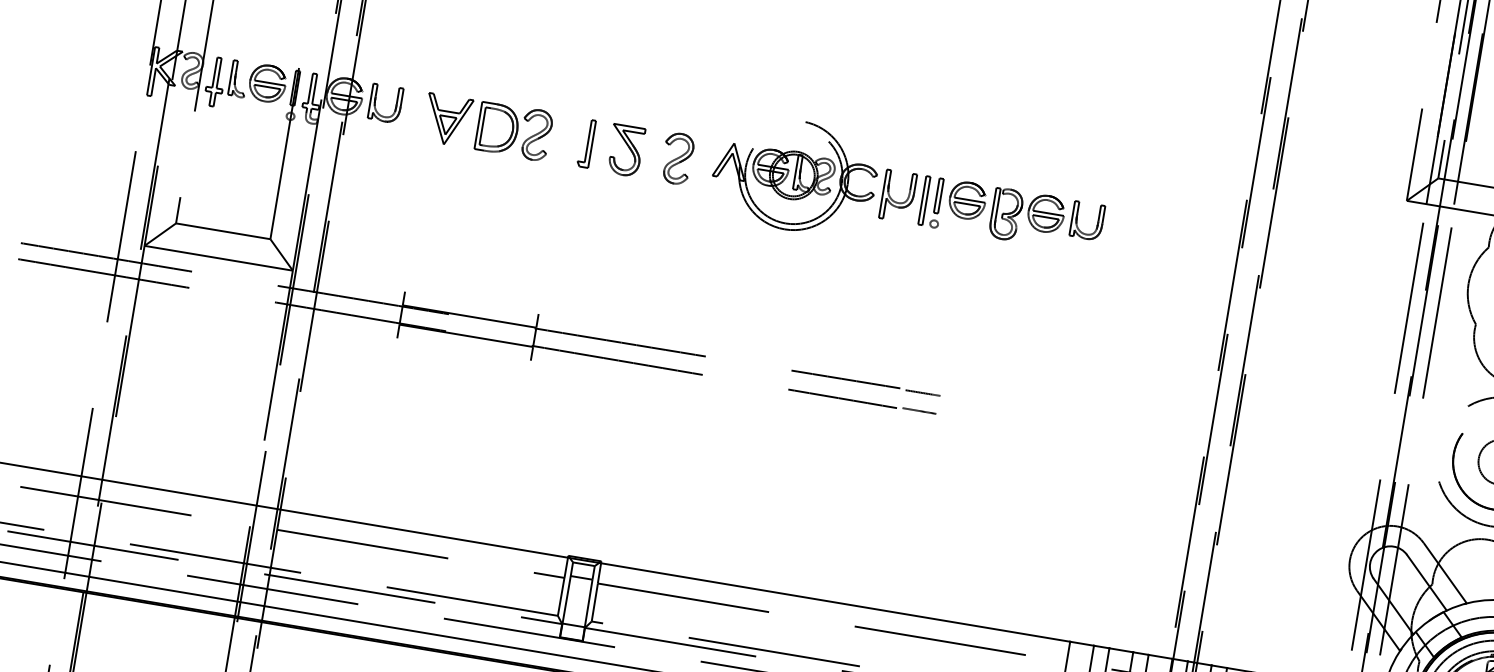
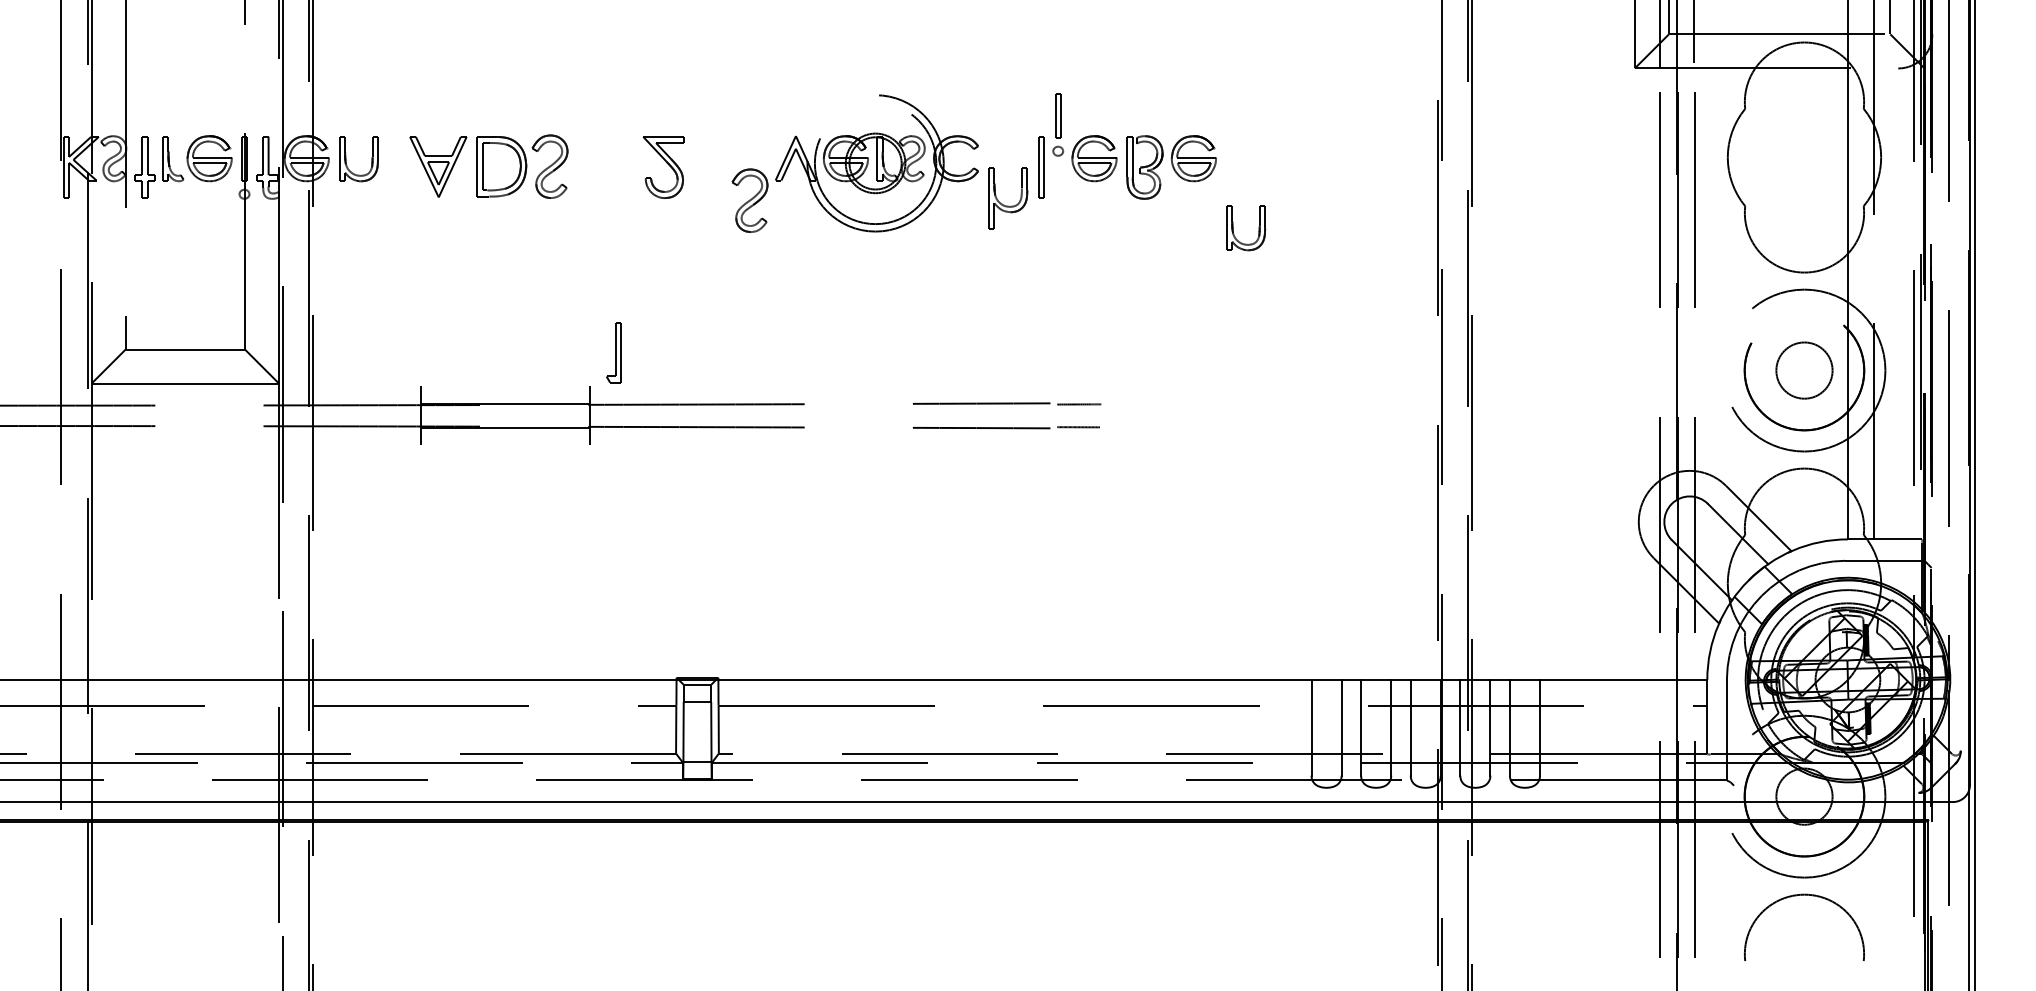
part: (586, 143) -> (613, 352), moved
part: (677, 158) -> (749, 200), moved
part: (897, 201) -> (1008, 205), moved
part: (937, 202) -> (1058, 124), moved
part: (1097, 223) -> (1258, 228), moved

